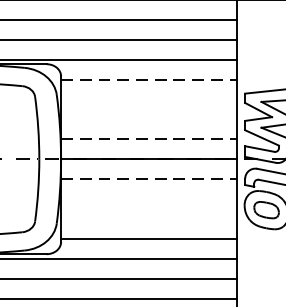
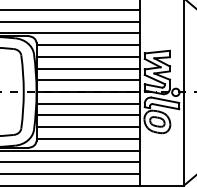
line: (149, 80) -> (88, 45), dashed -> solid
line: (149, 98) -> (88, 56), added
line: (149, 119) -> (88, 68), added
line: (149, 139) -> (88, 80), dashed -> solid
line: (149, 178) -> (88, 103), dashed -> solid
line: (149, 199) -> (88, 115), added
line: (149, 219) -> (88, 127), added

